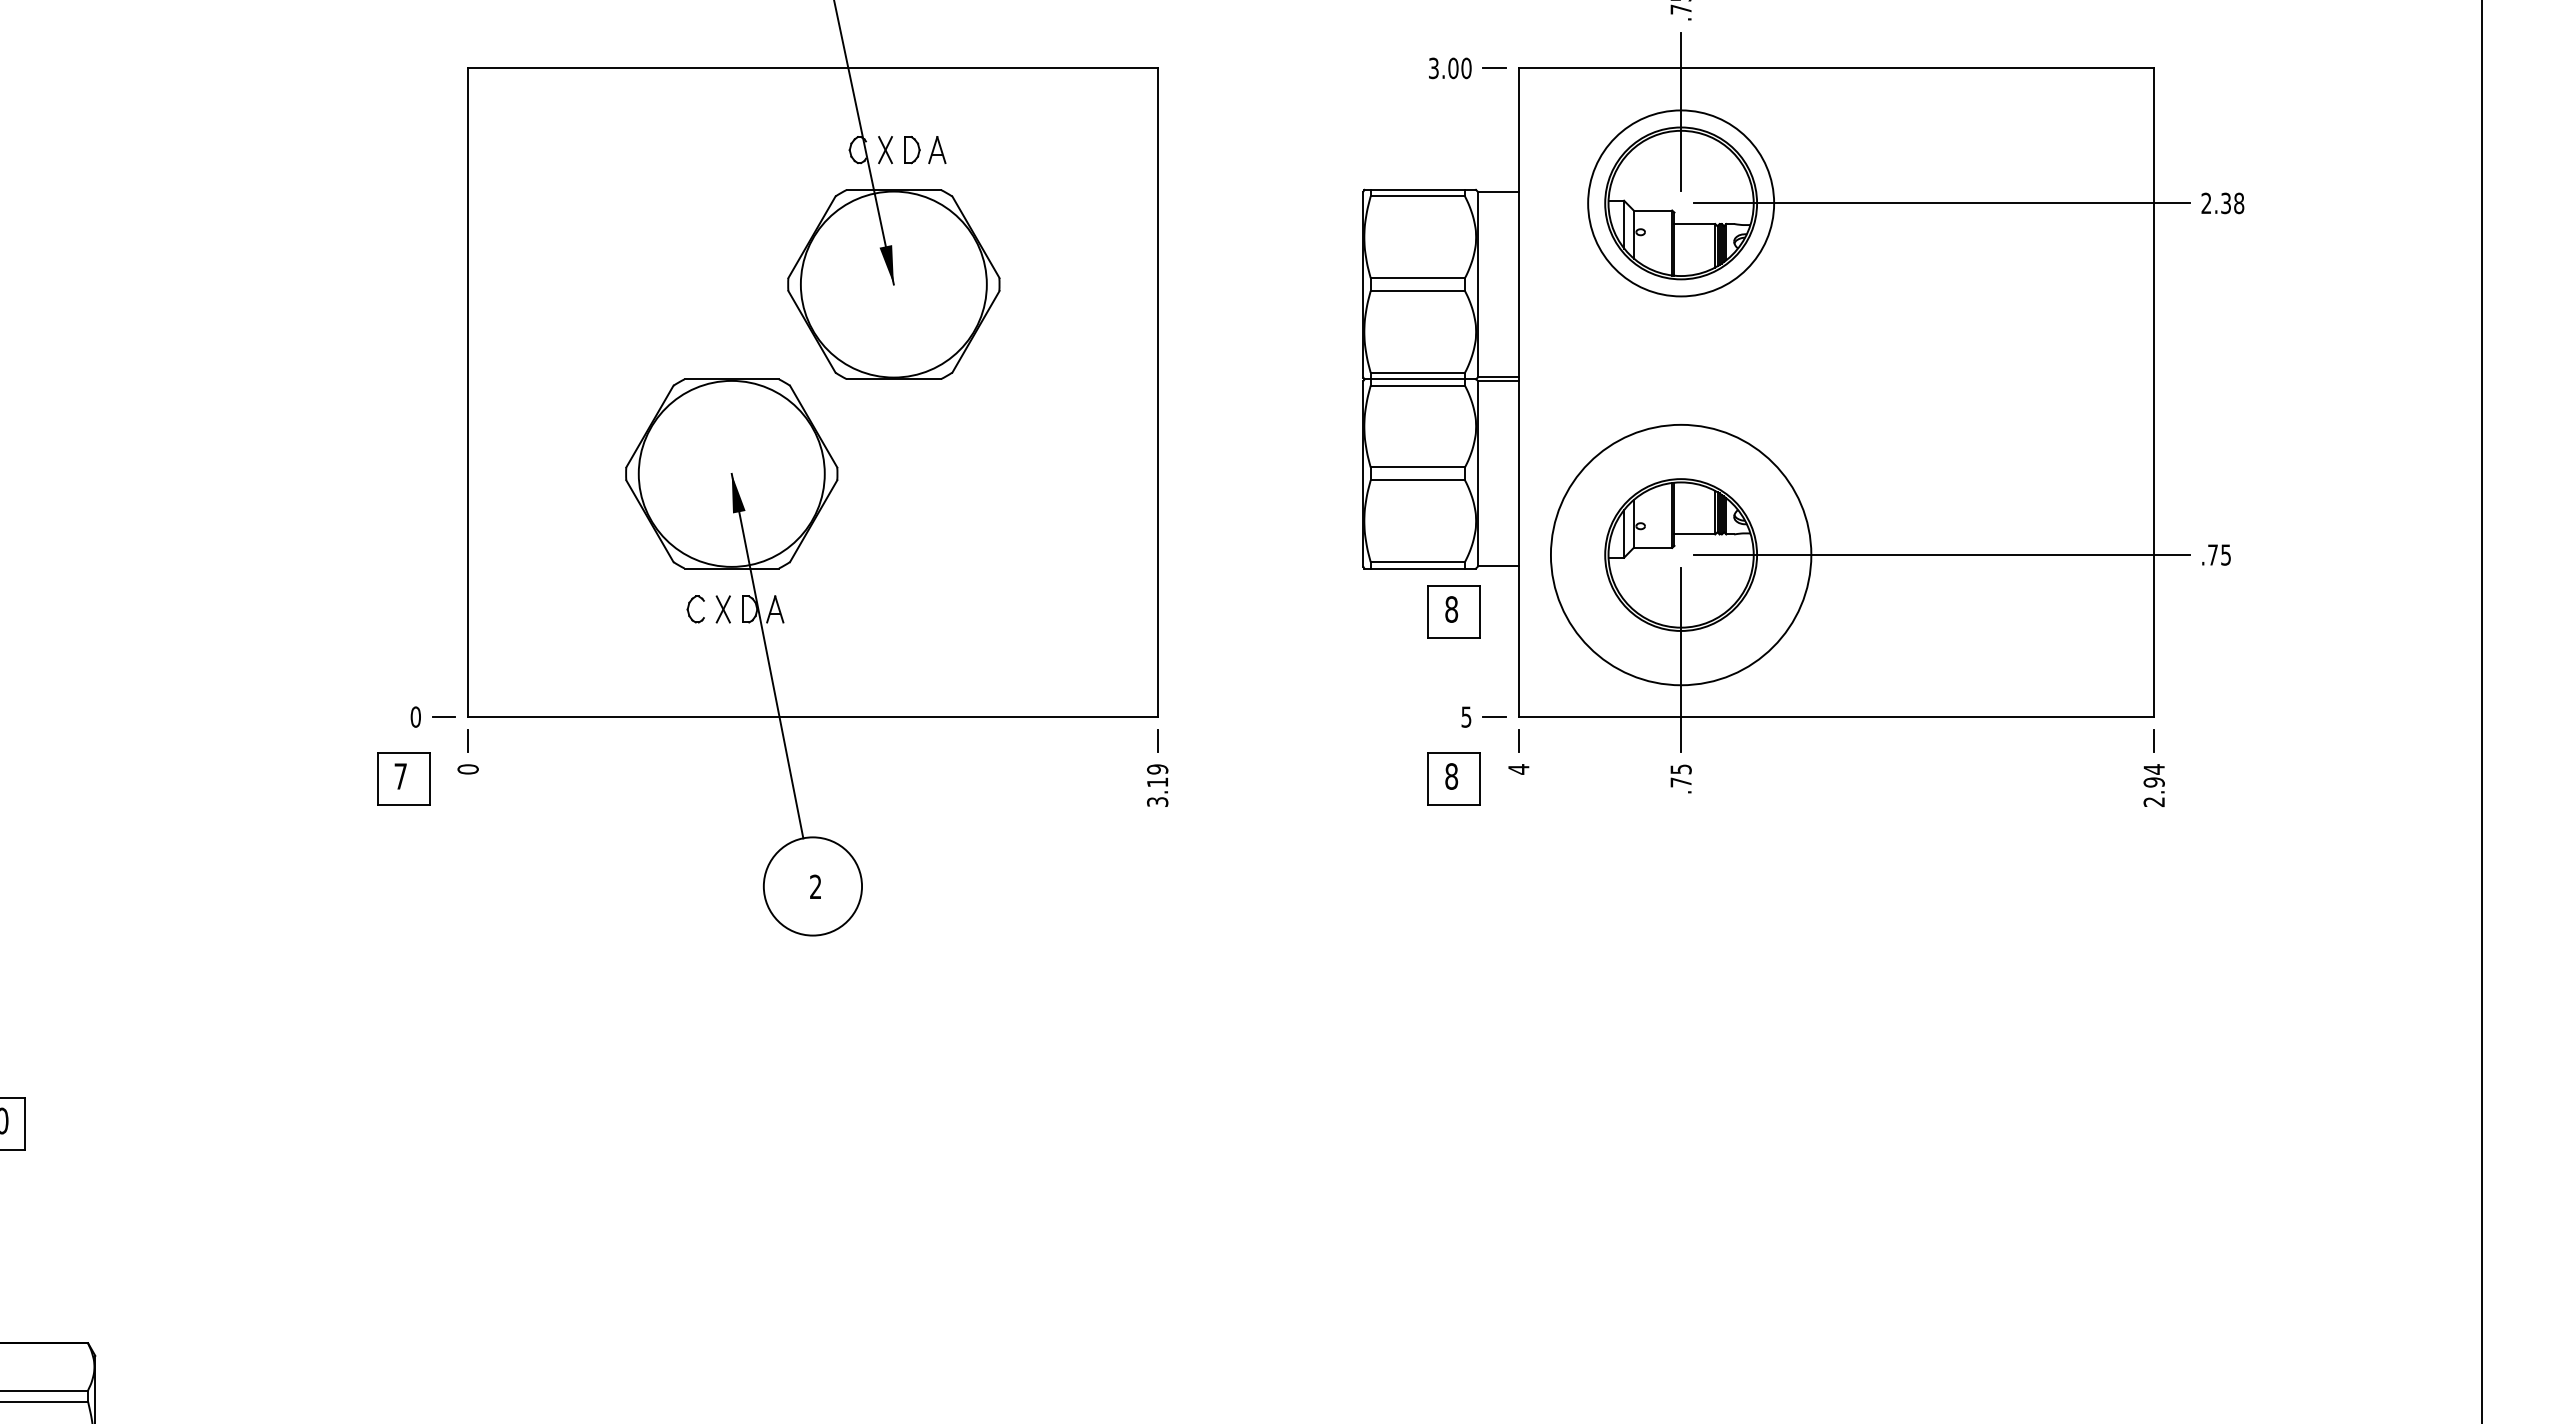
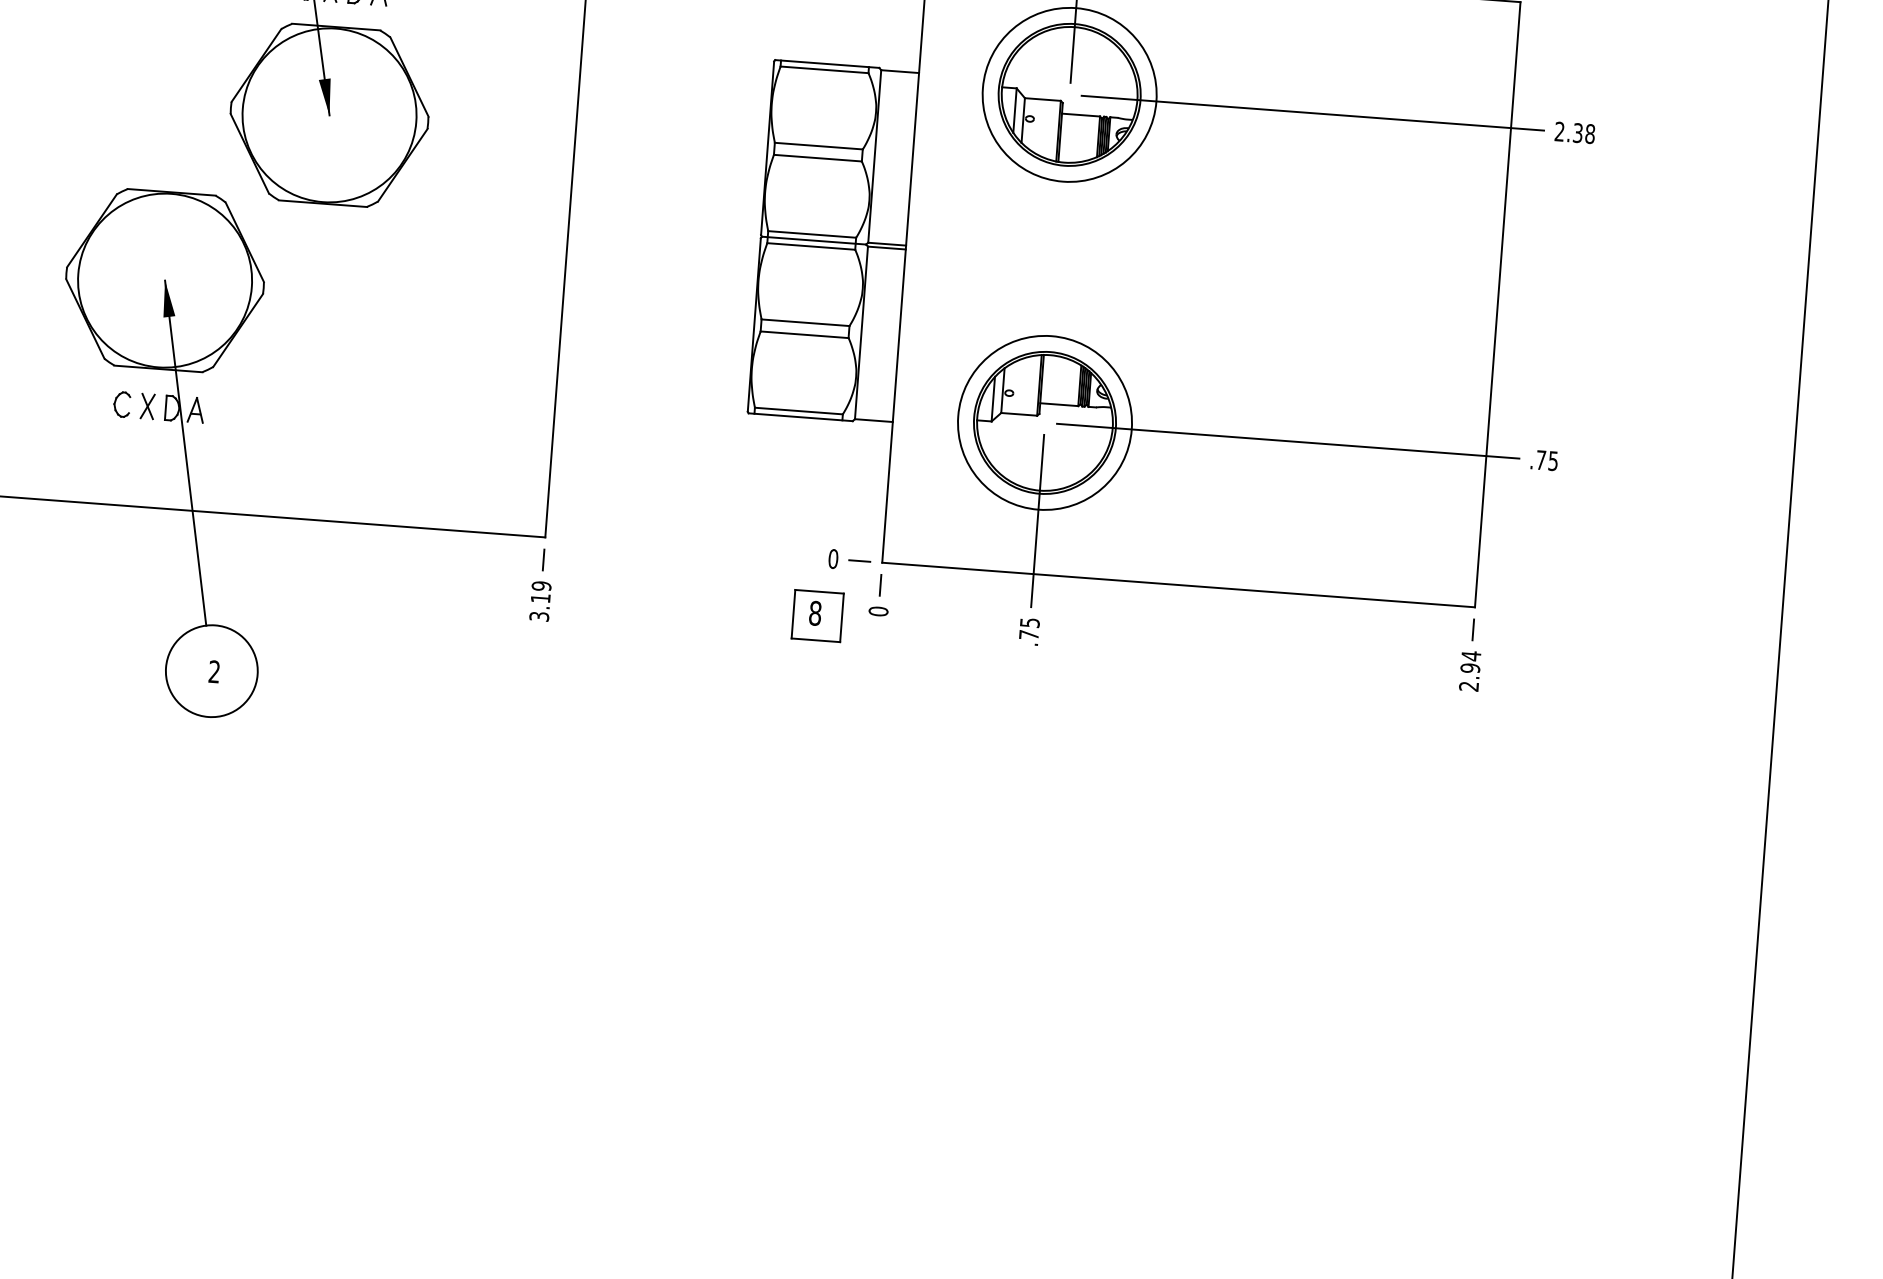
circle: (1681, 555) -> (1045, 423), size x0.71
part: (1453, 611) -> (828, 459), removed
text: (1466, 716) -> (833, 558), 5 -> 0
text: (1518, 769) -> (878, 611), 4 -> 0

